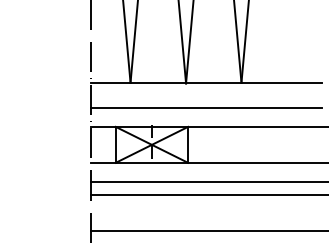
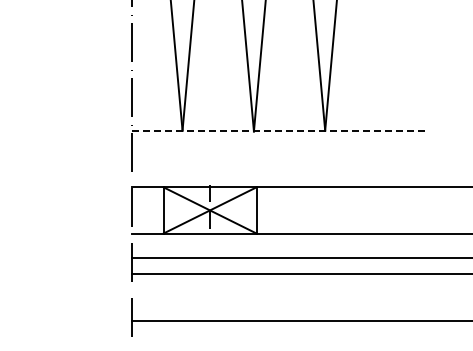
line: (206, 83) -> (280, 131), solid -> dashed
line: (205, 107) -> (279, 162), removed

